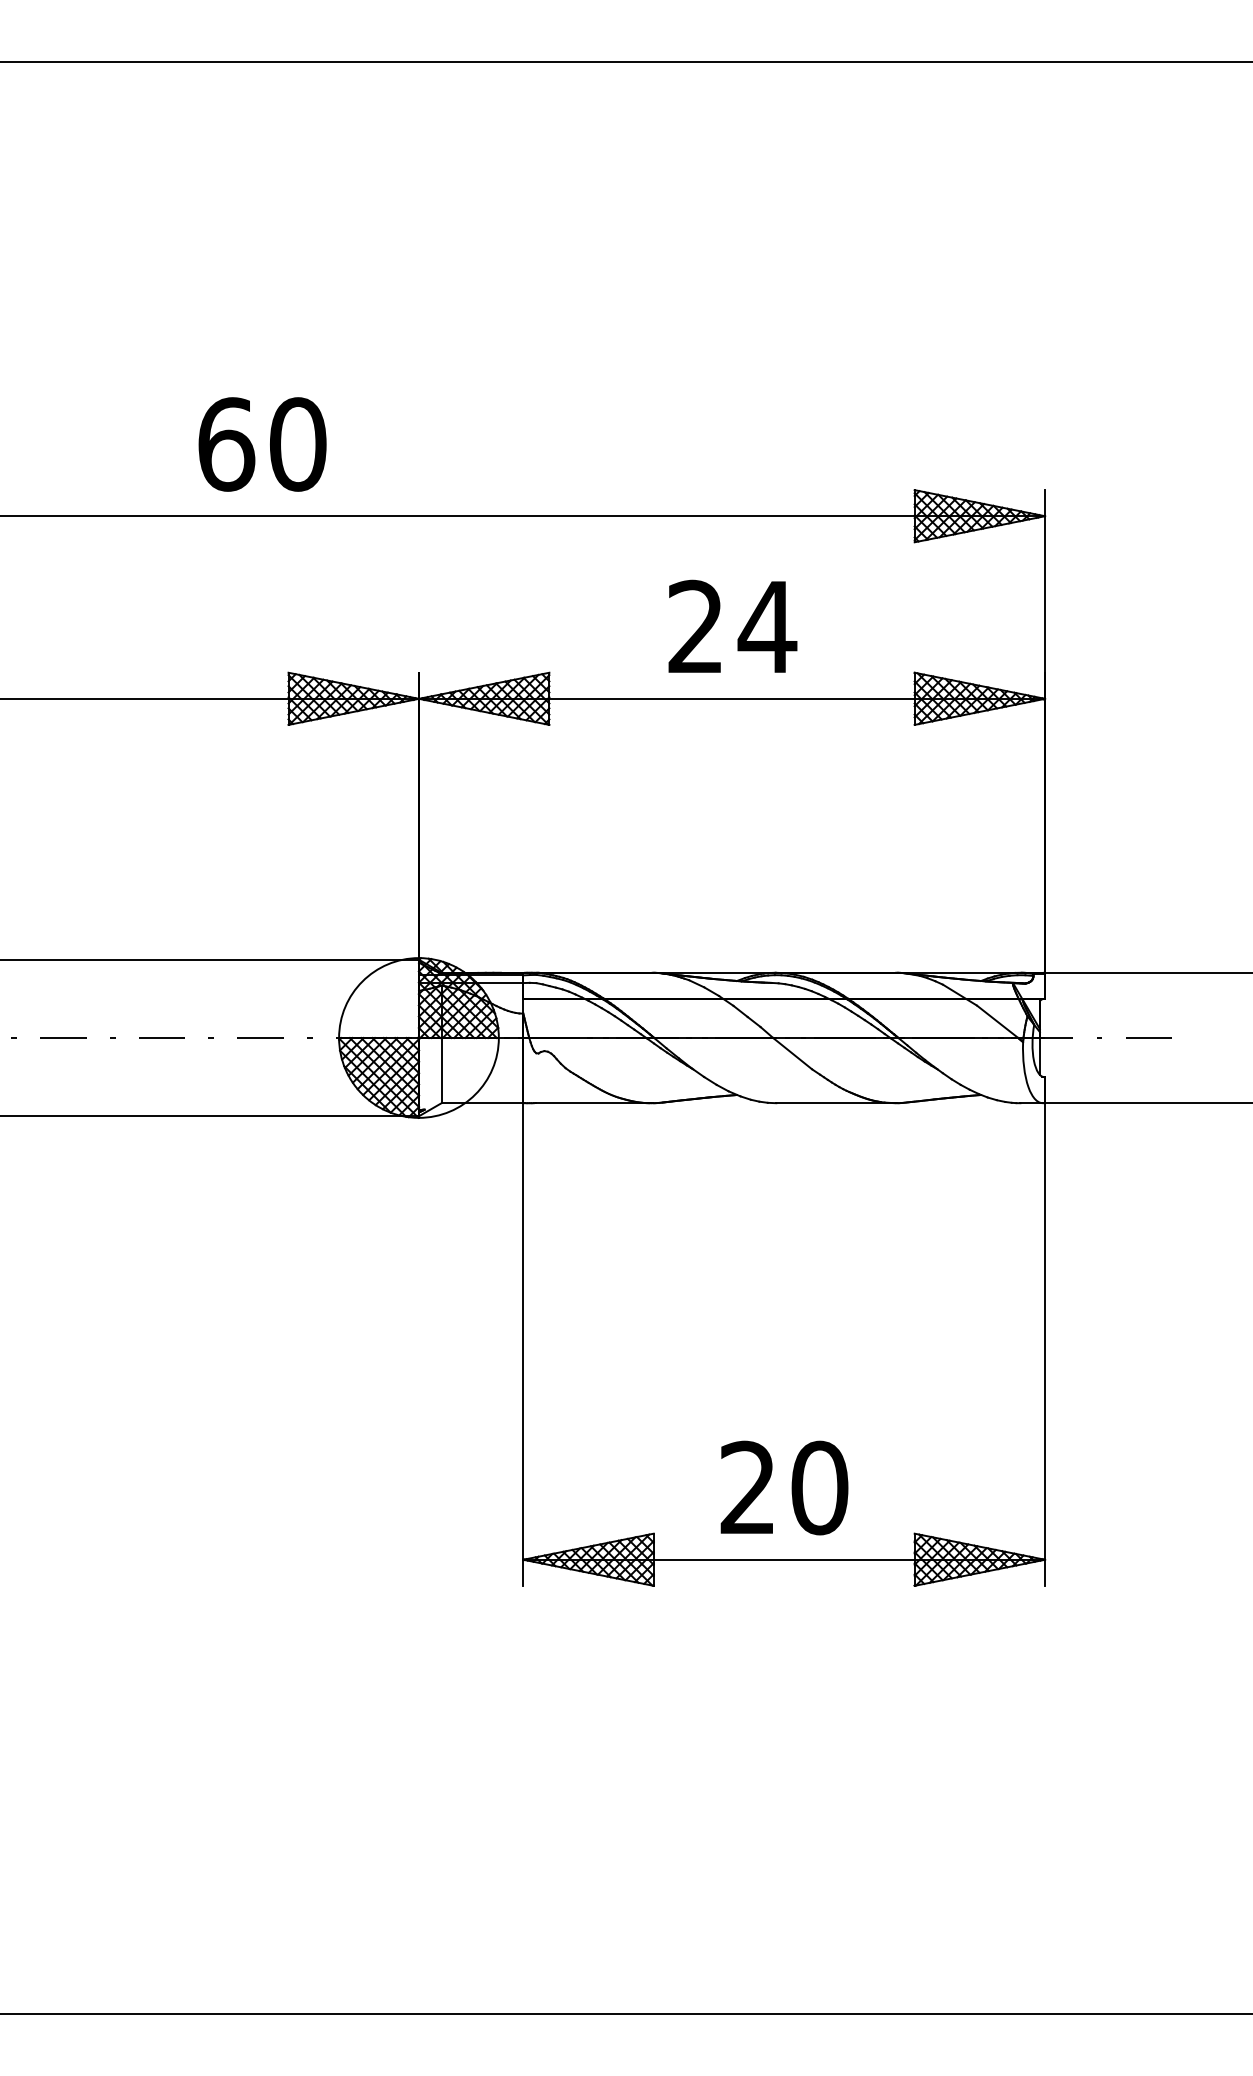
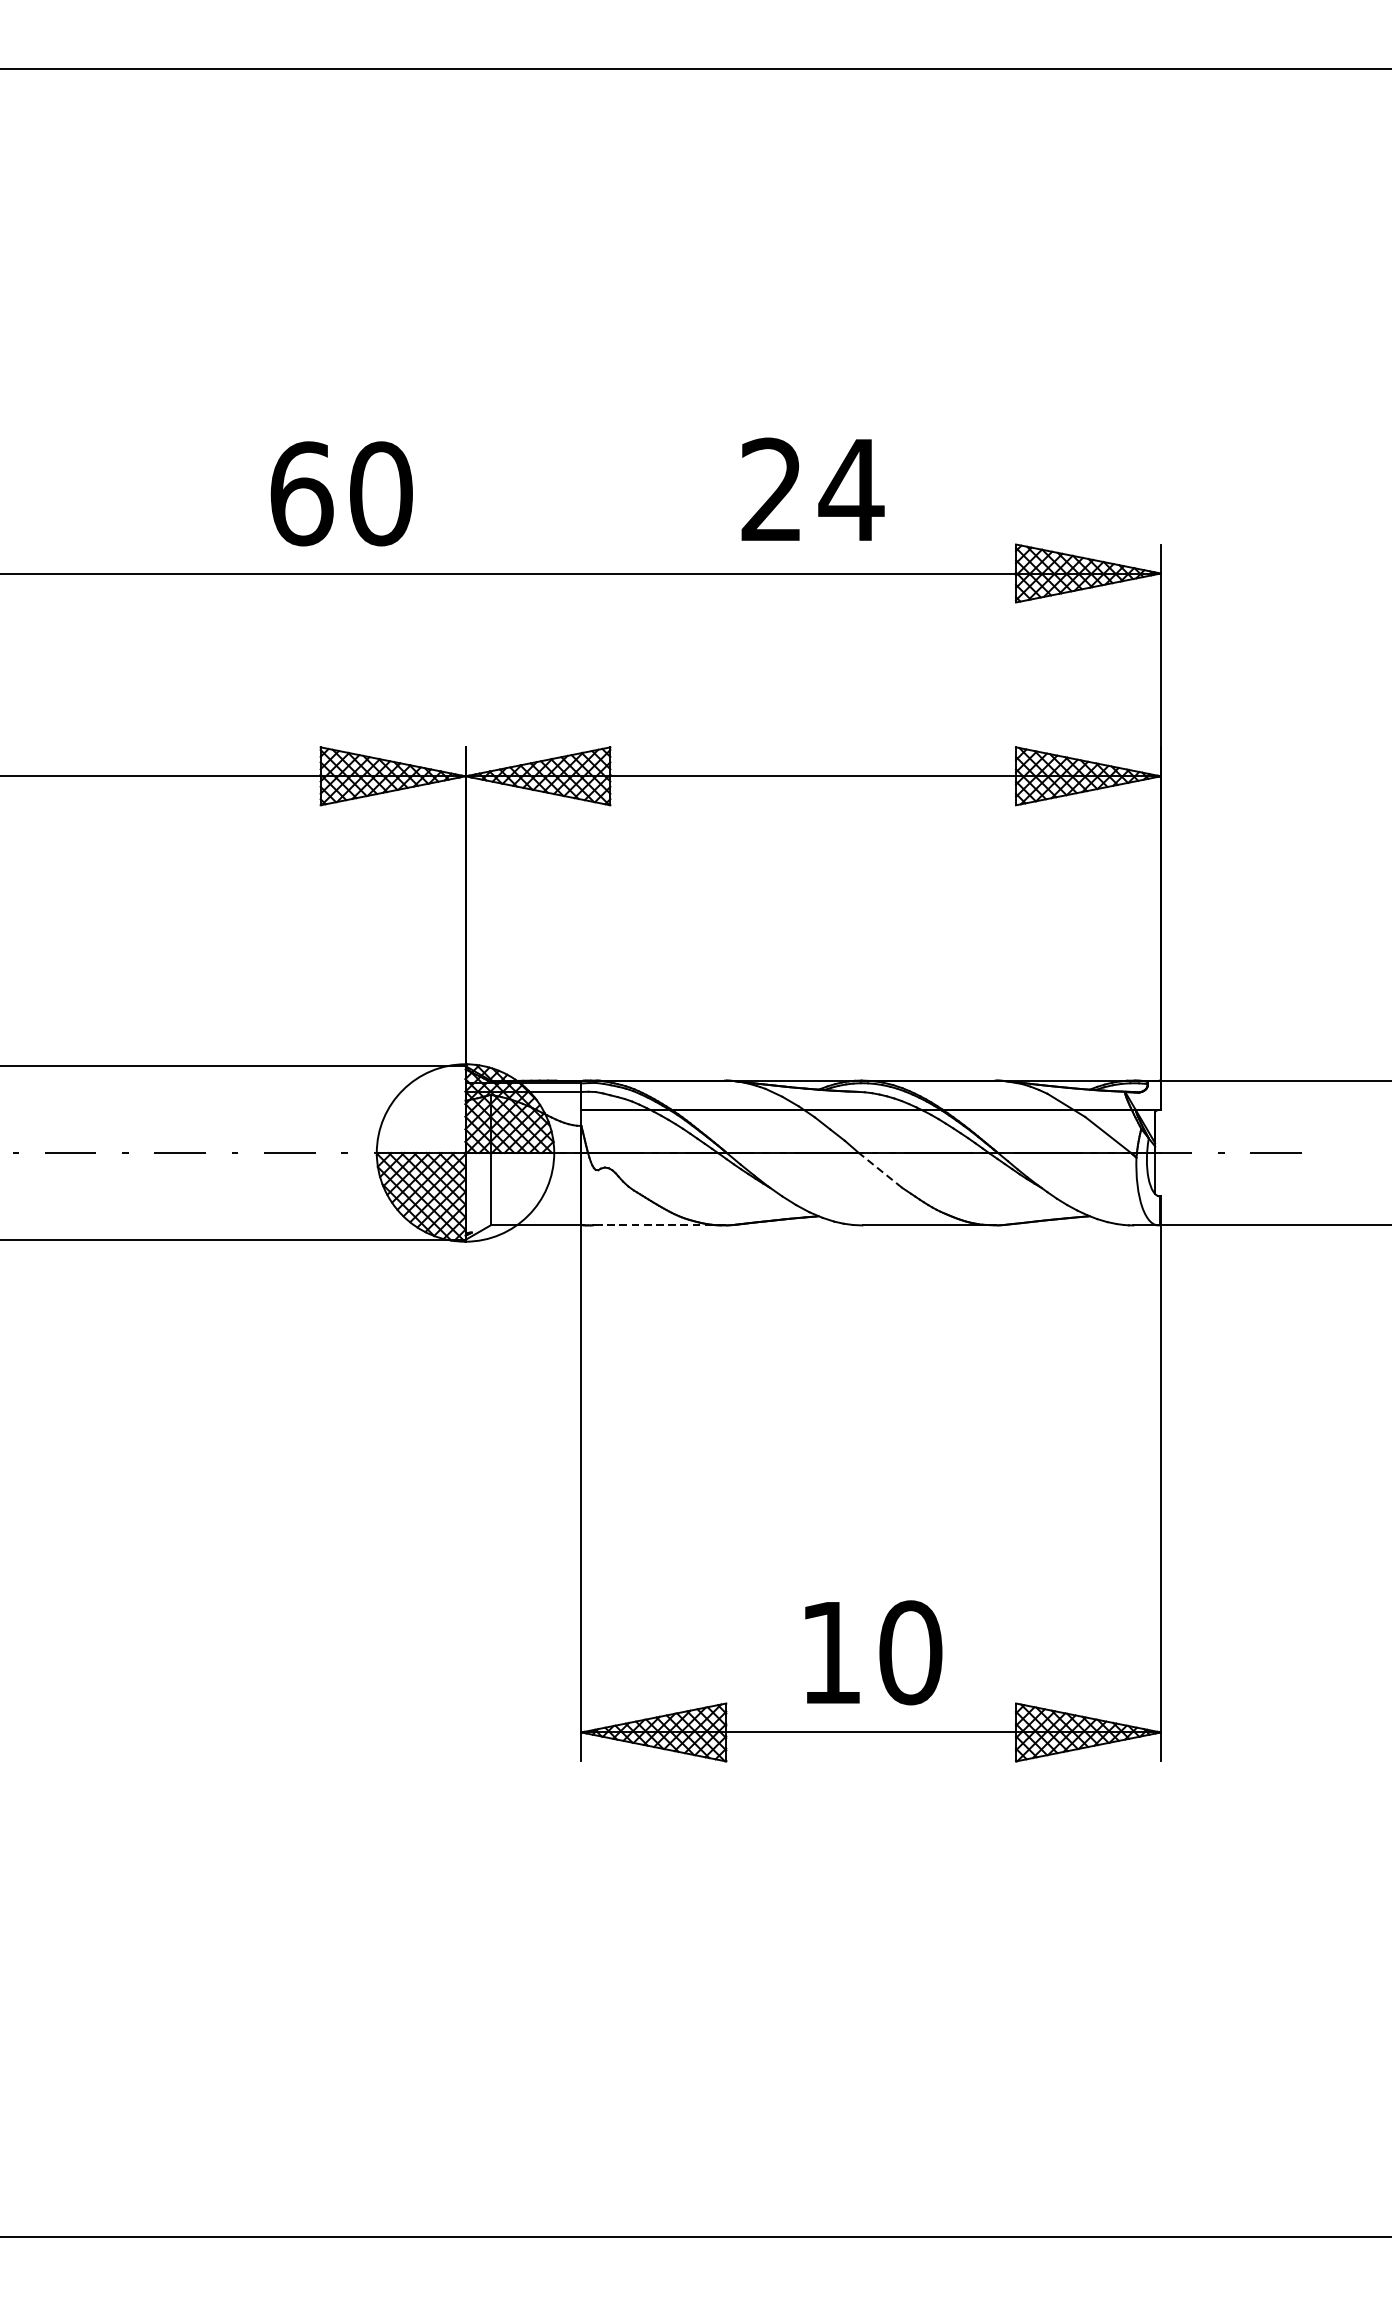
text: (262, 444) -> (341, 493), moved
text: (732, 625) -> (812, 488), moved
line: (792, 1053) -> (880, 1170), solid -> dashed
line: (593, 1103) -> (659, 1225), solid -> dashed
text: (746, 1486) -> (829, 1651), 20 -> 10

